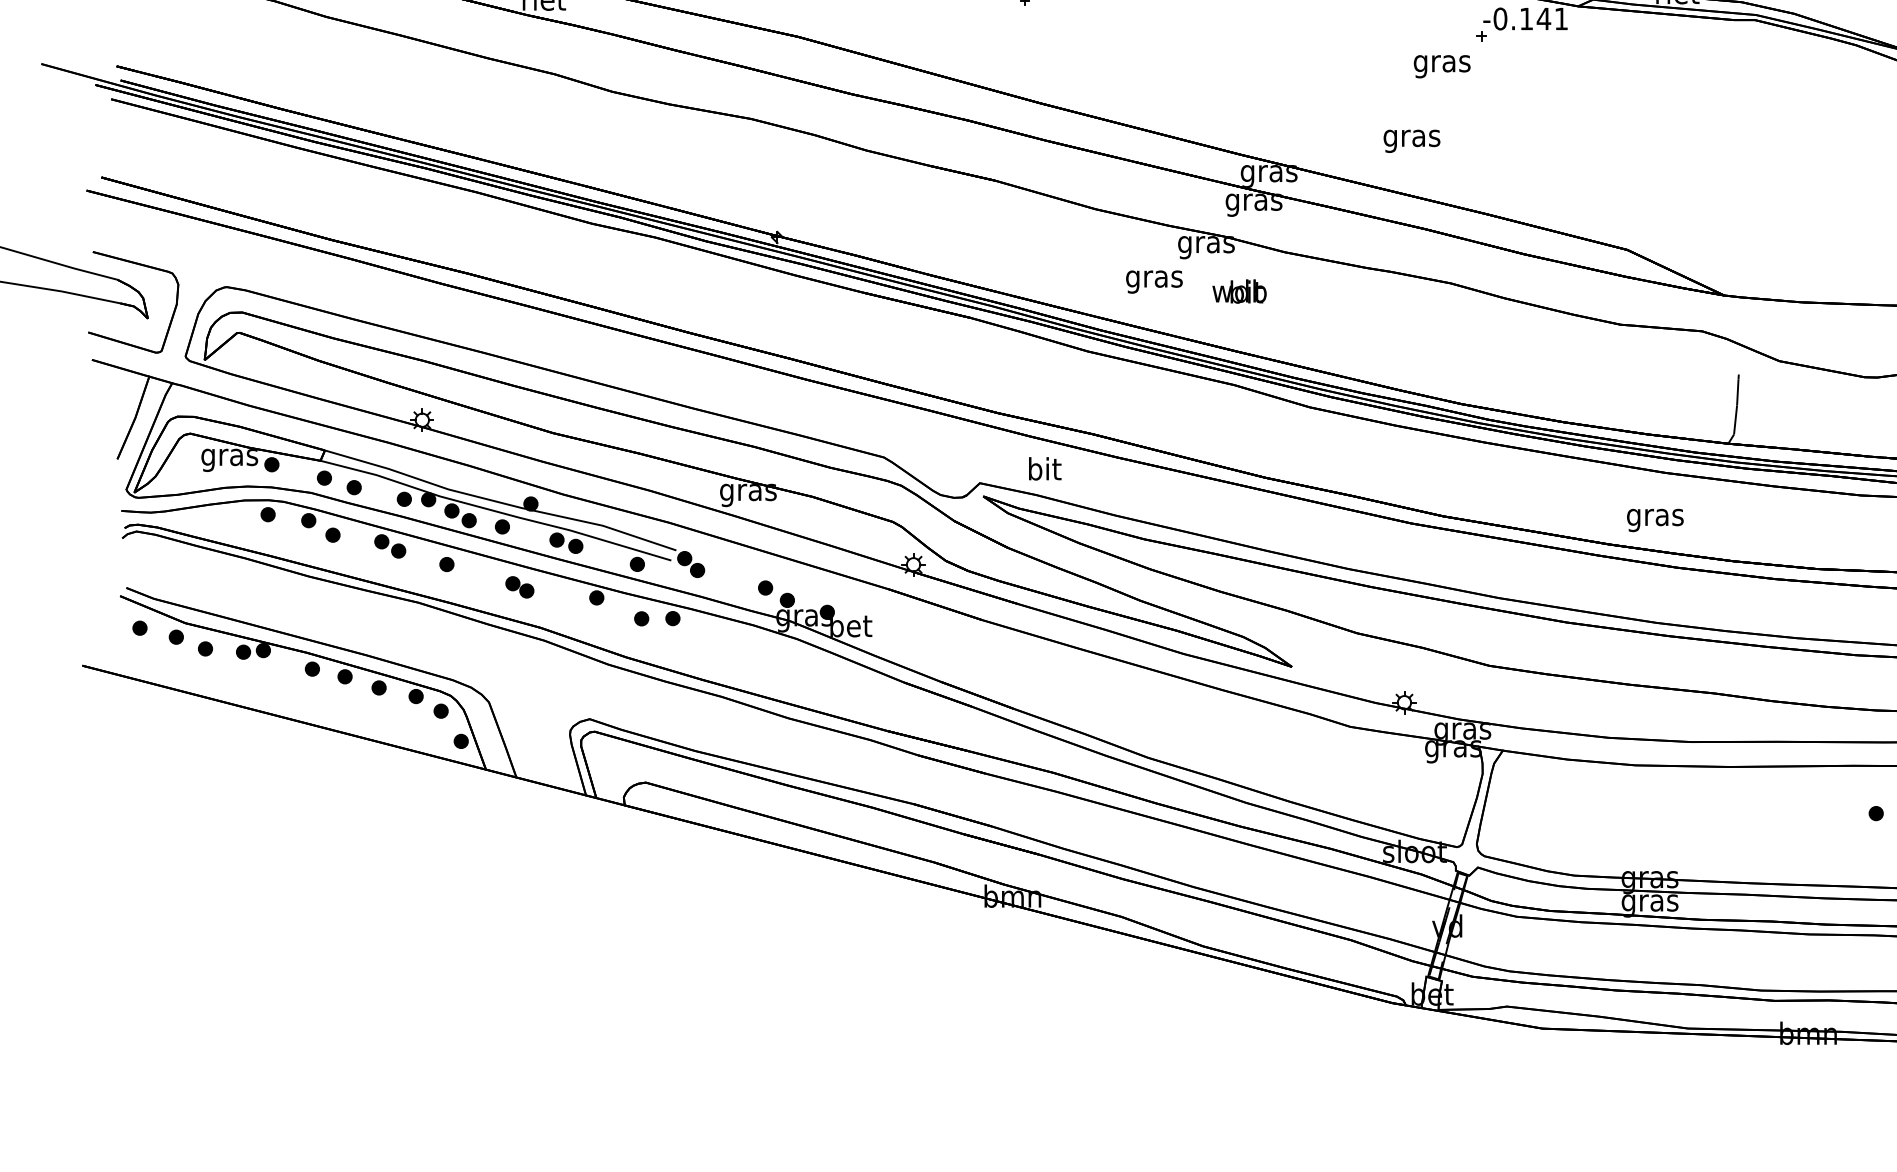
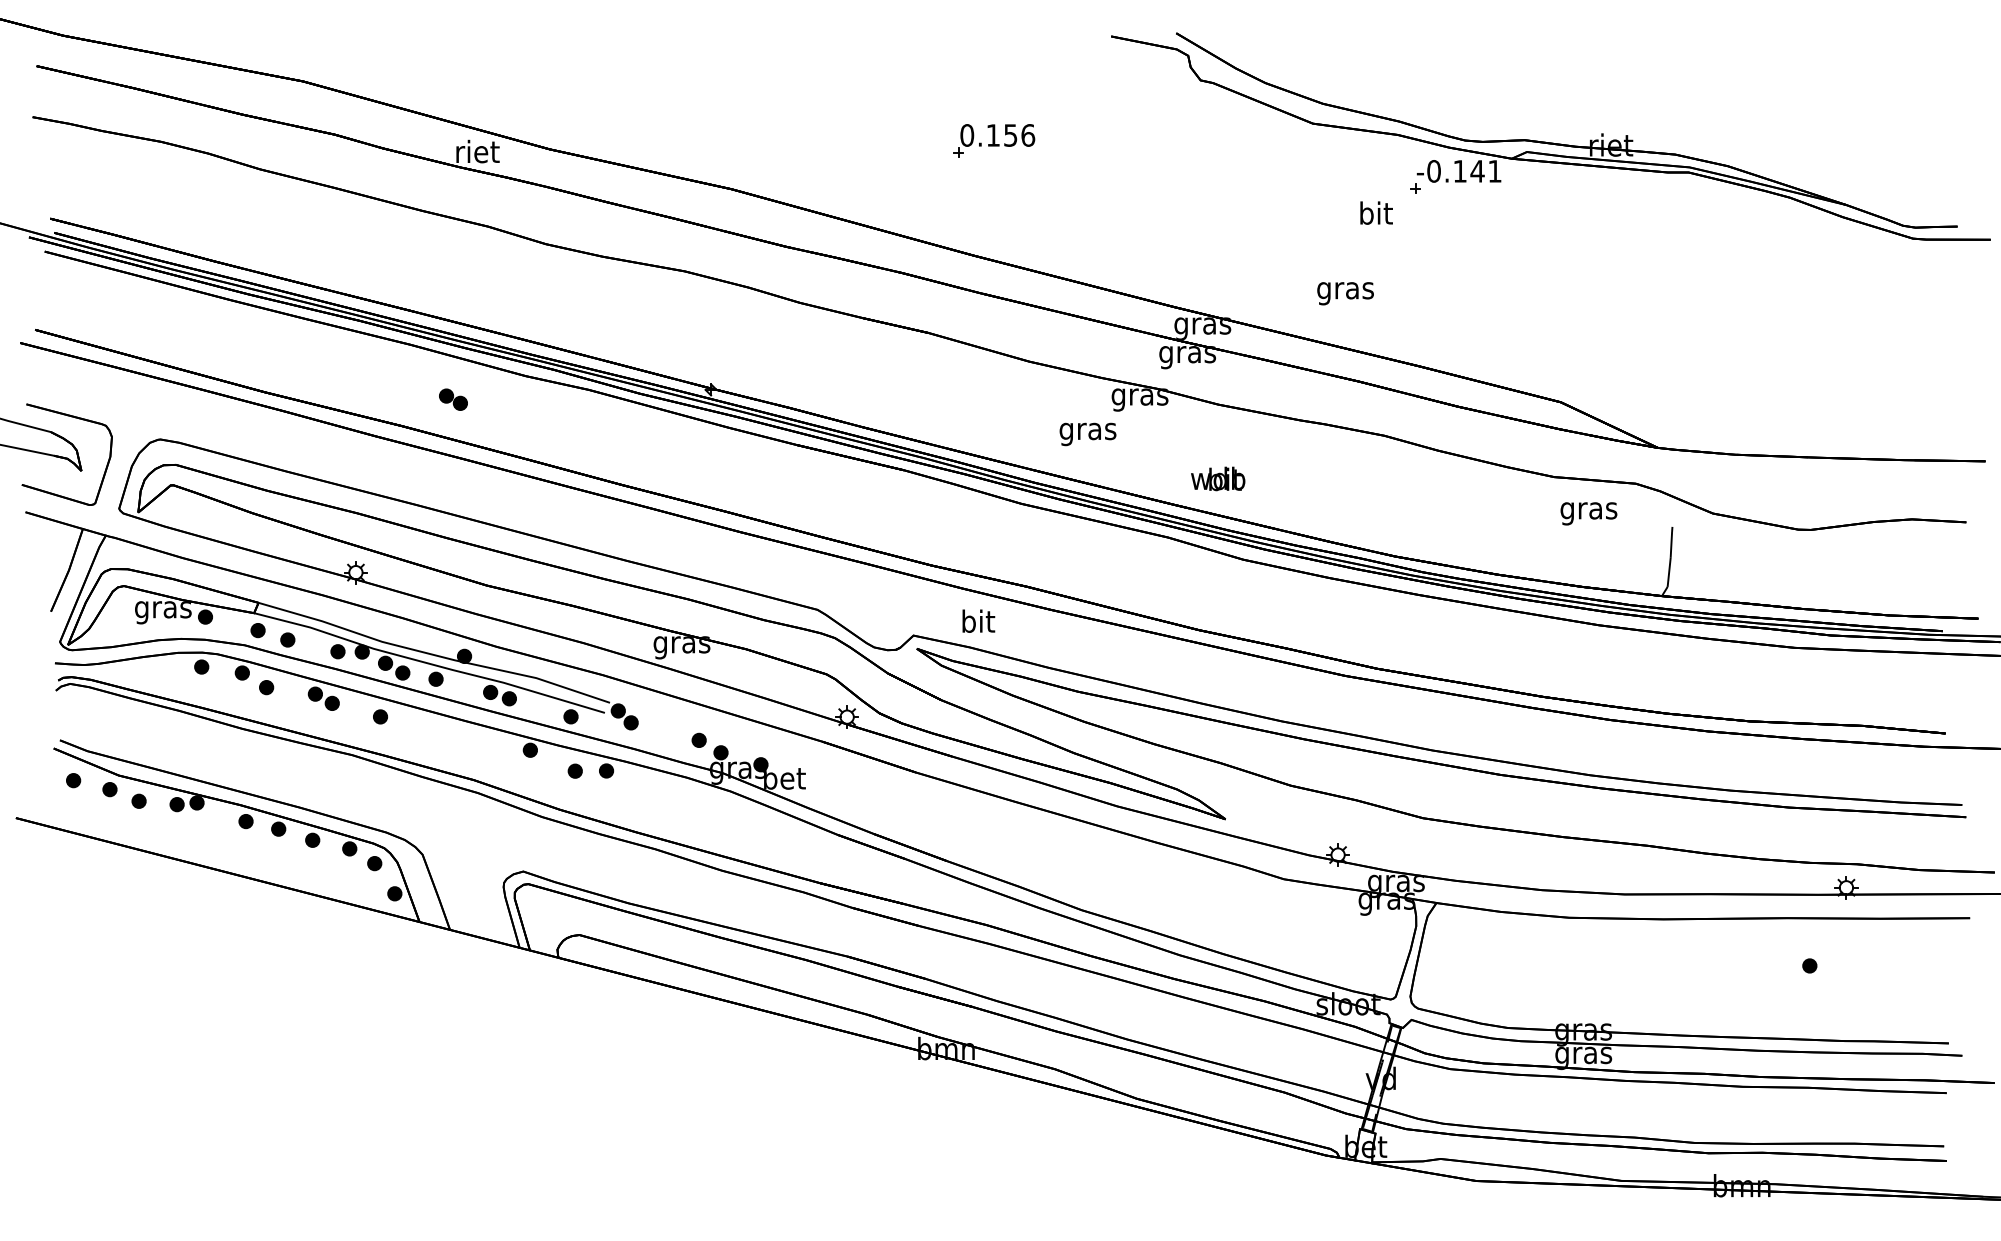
text: (1441, 63) -> (1375, 215), gras -> bit
text: (1239, 291) -> (1218, 478), moved
text: (1654, 520) -> (1588, 513), moved
part: (519, 587) -> (453, 399), moved

